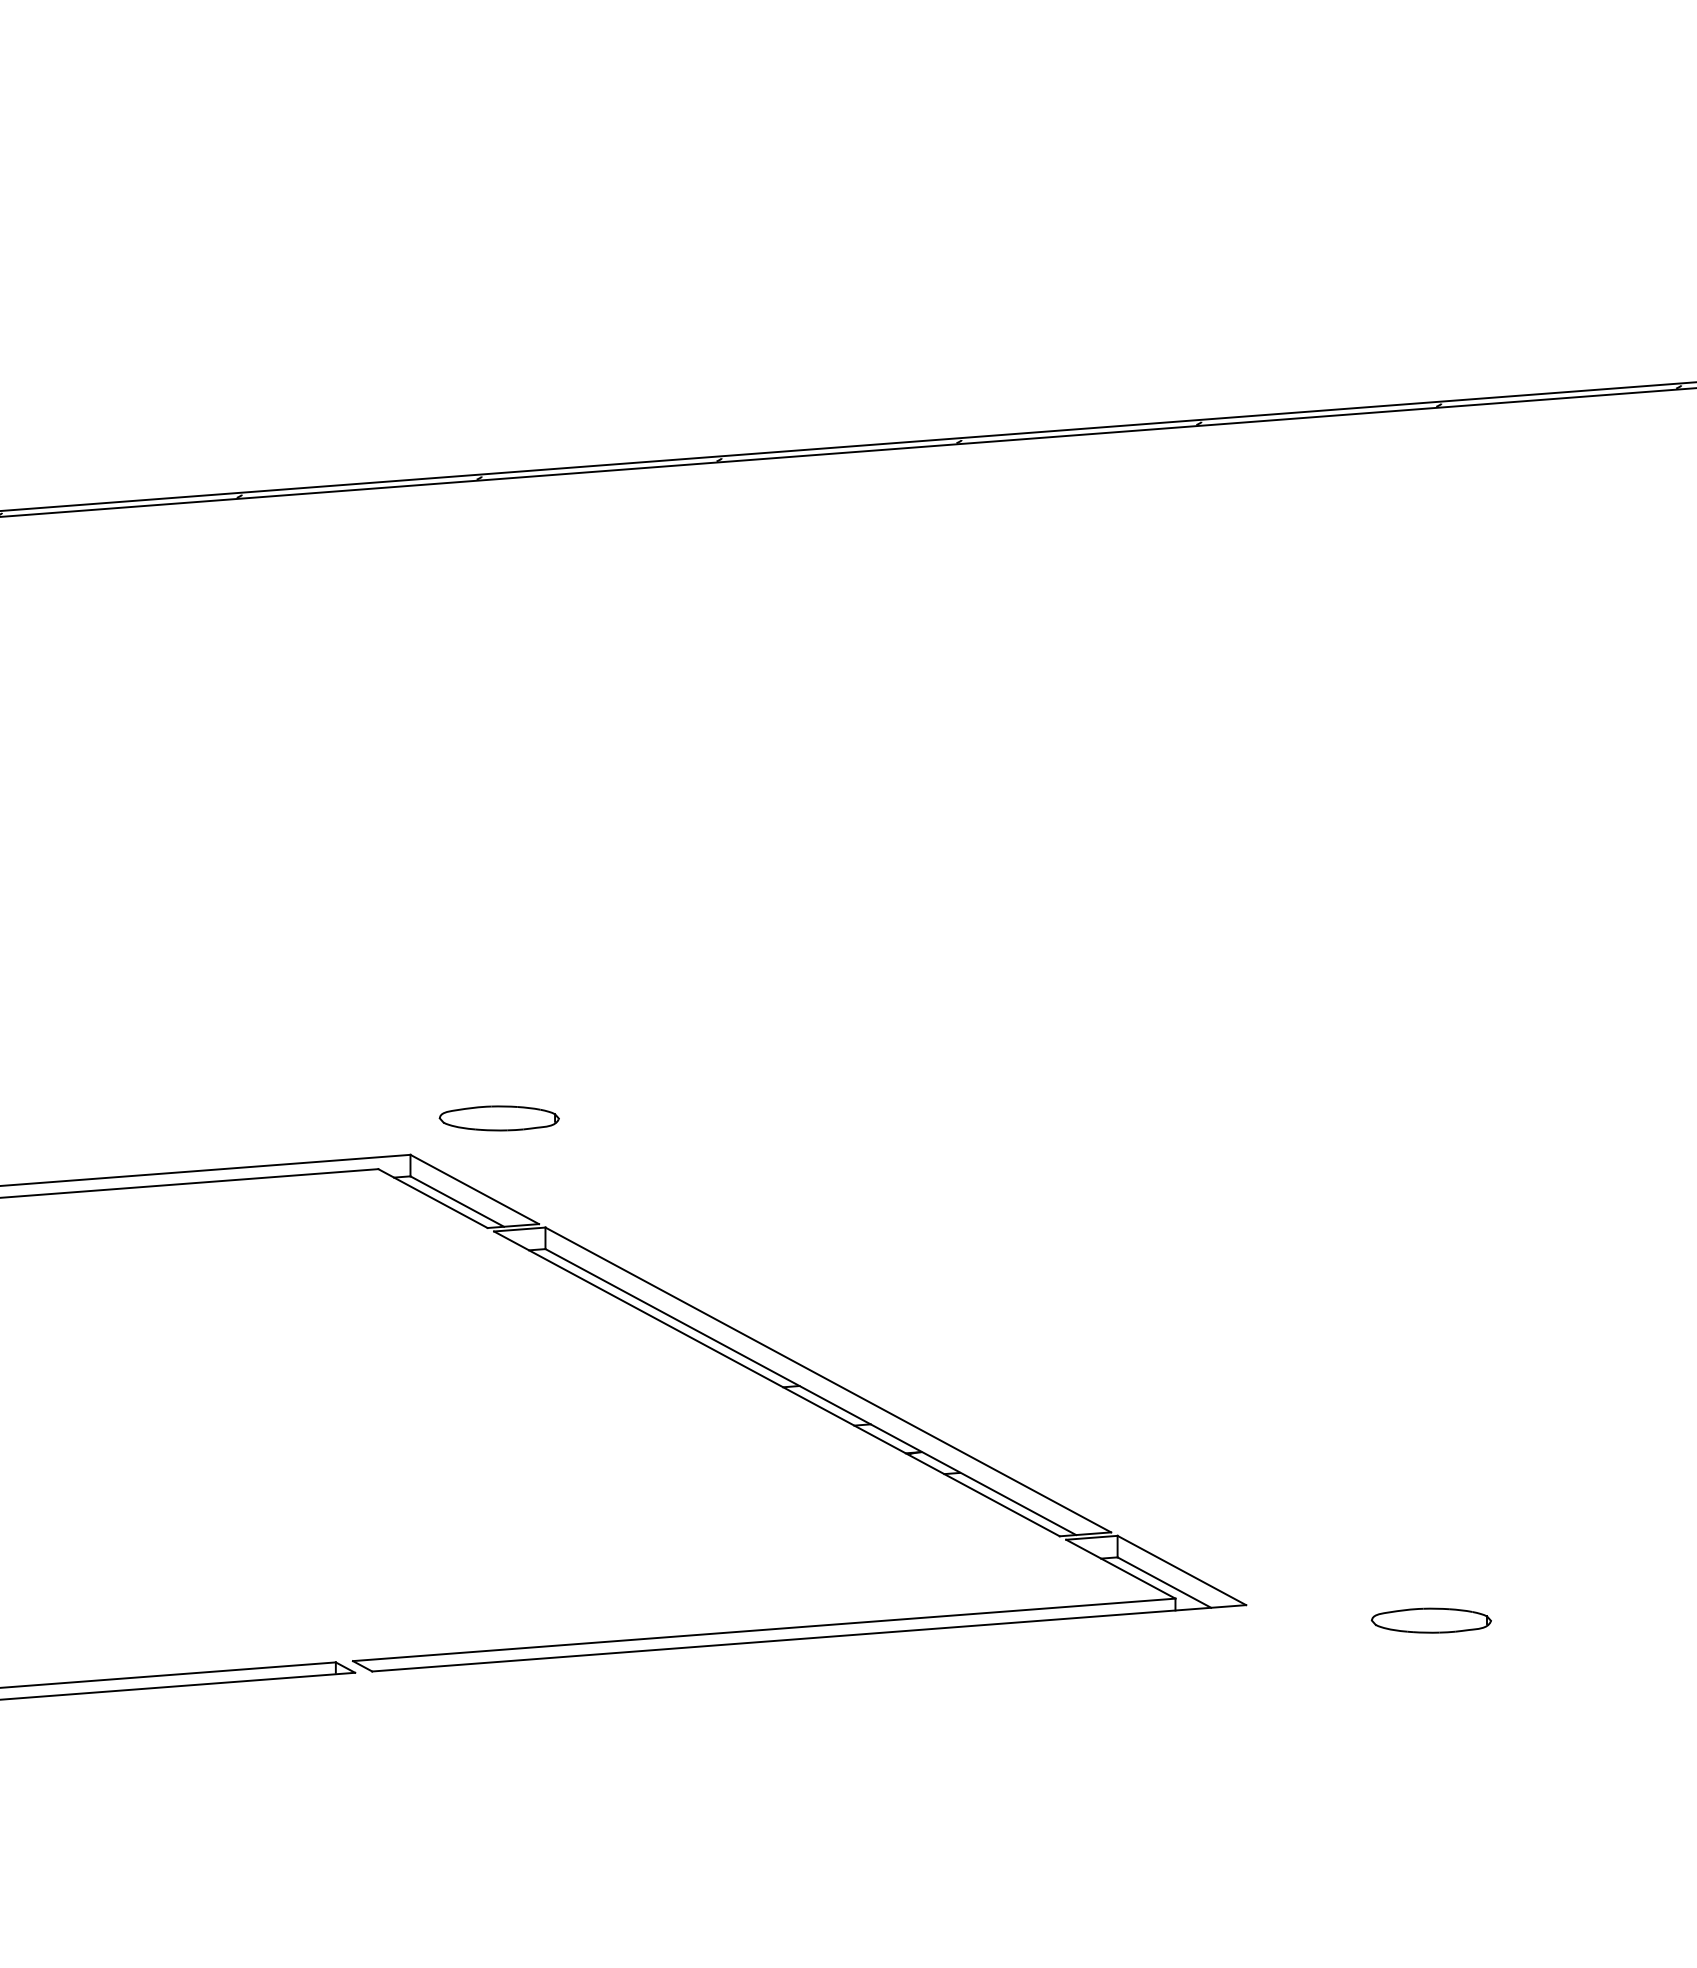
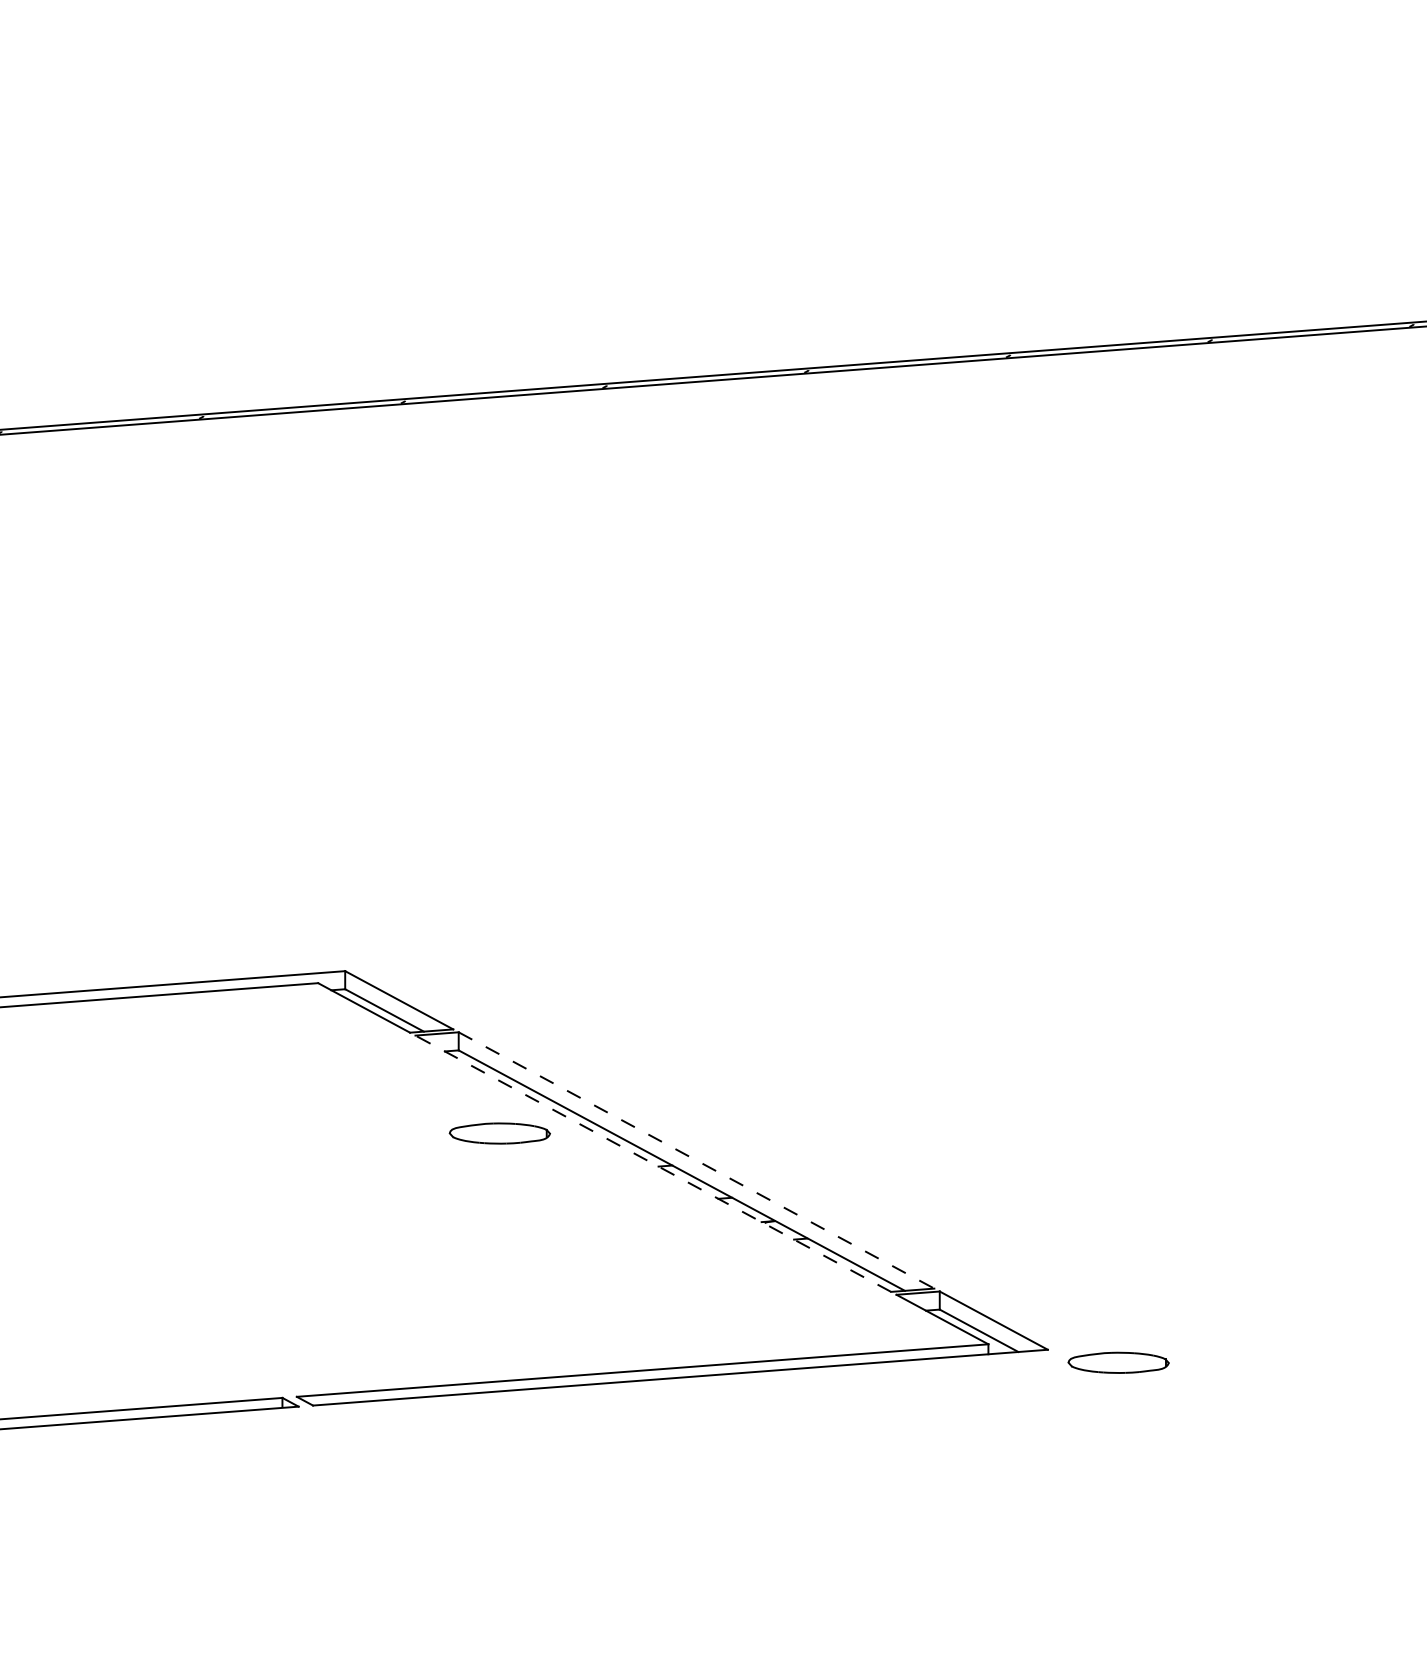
part: (498, 1118) -> (499, 1133), moved
line: (828, 1380) -> (696, 1160), solid -> dashed
line: (775, 1383) -> (652, 1163), solid -> dashed
part: (1431, 1620) -> (1118, 1362), moved

